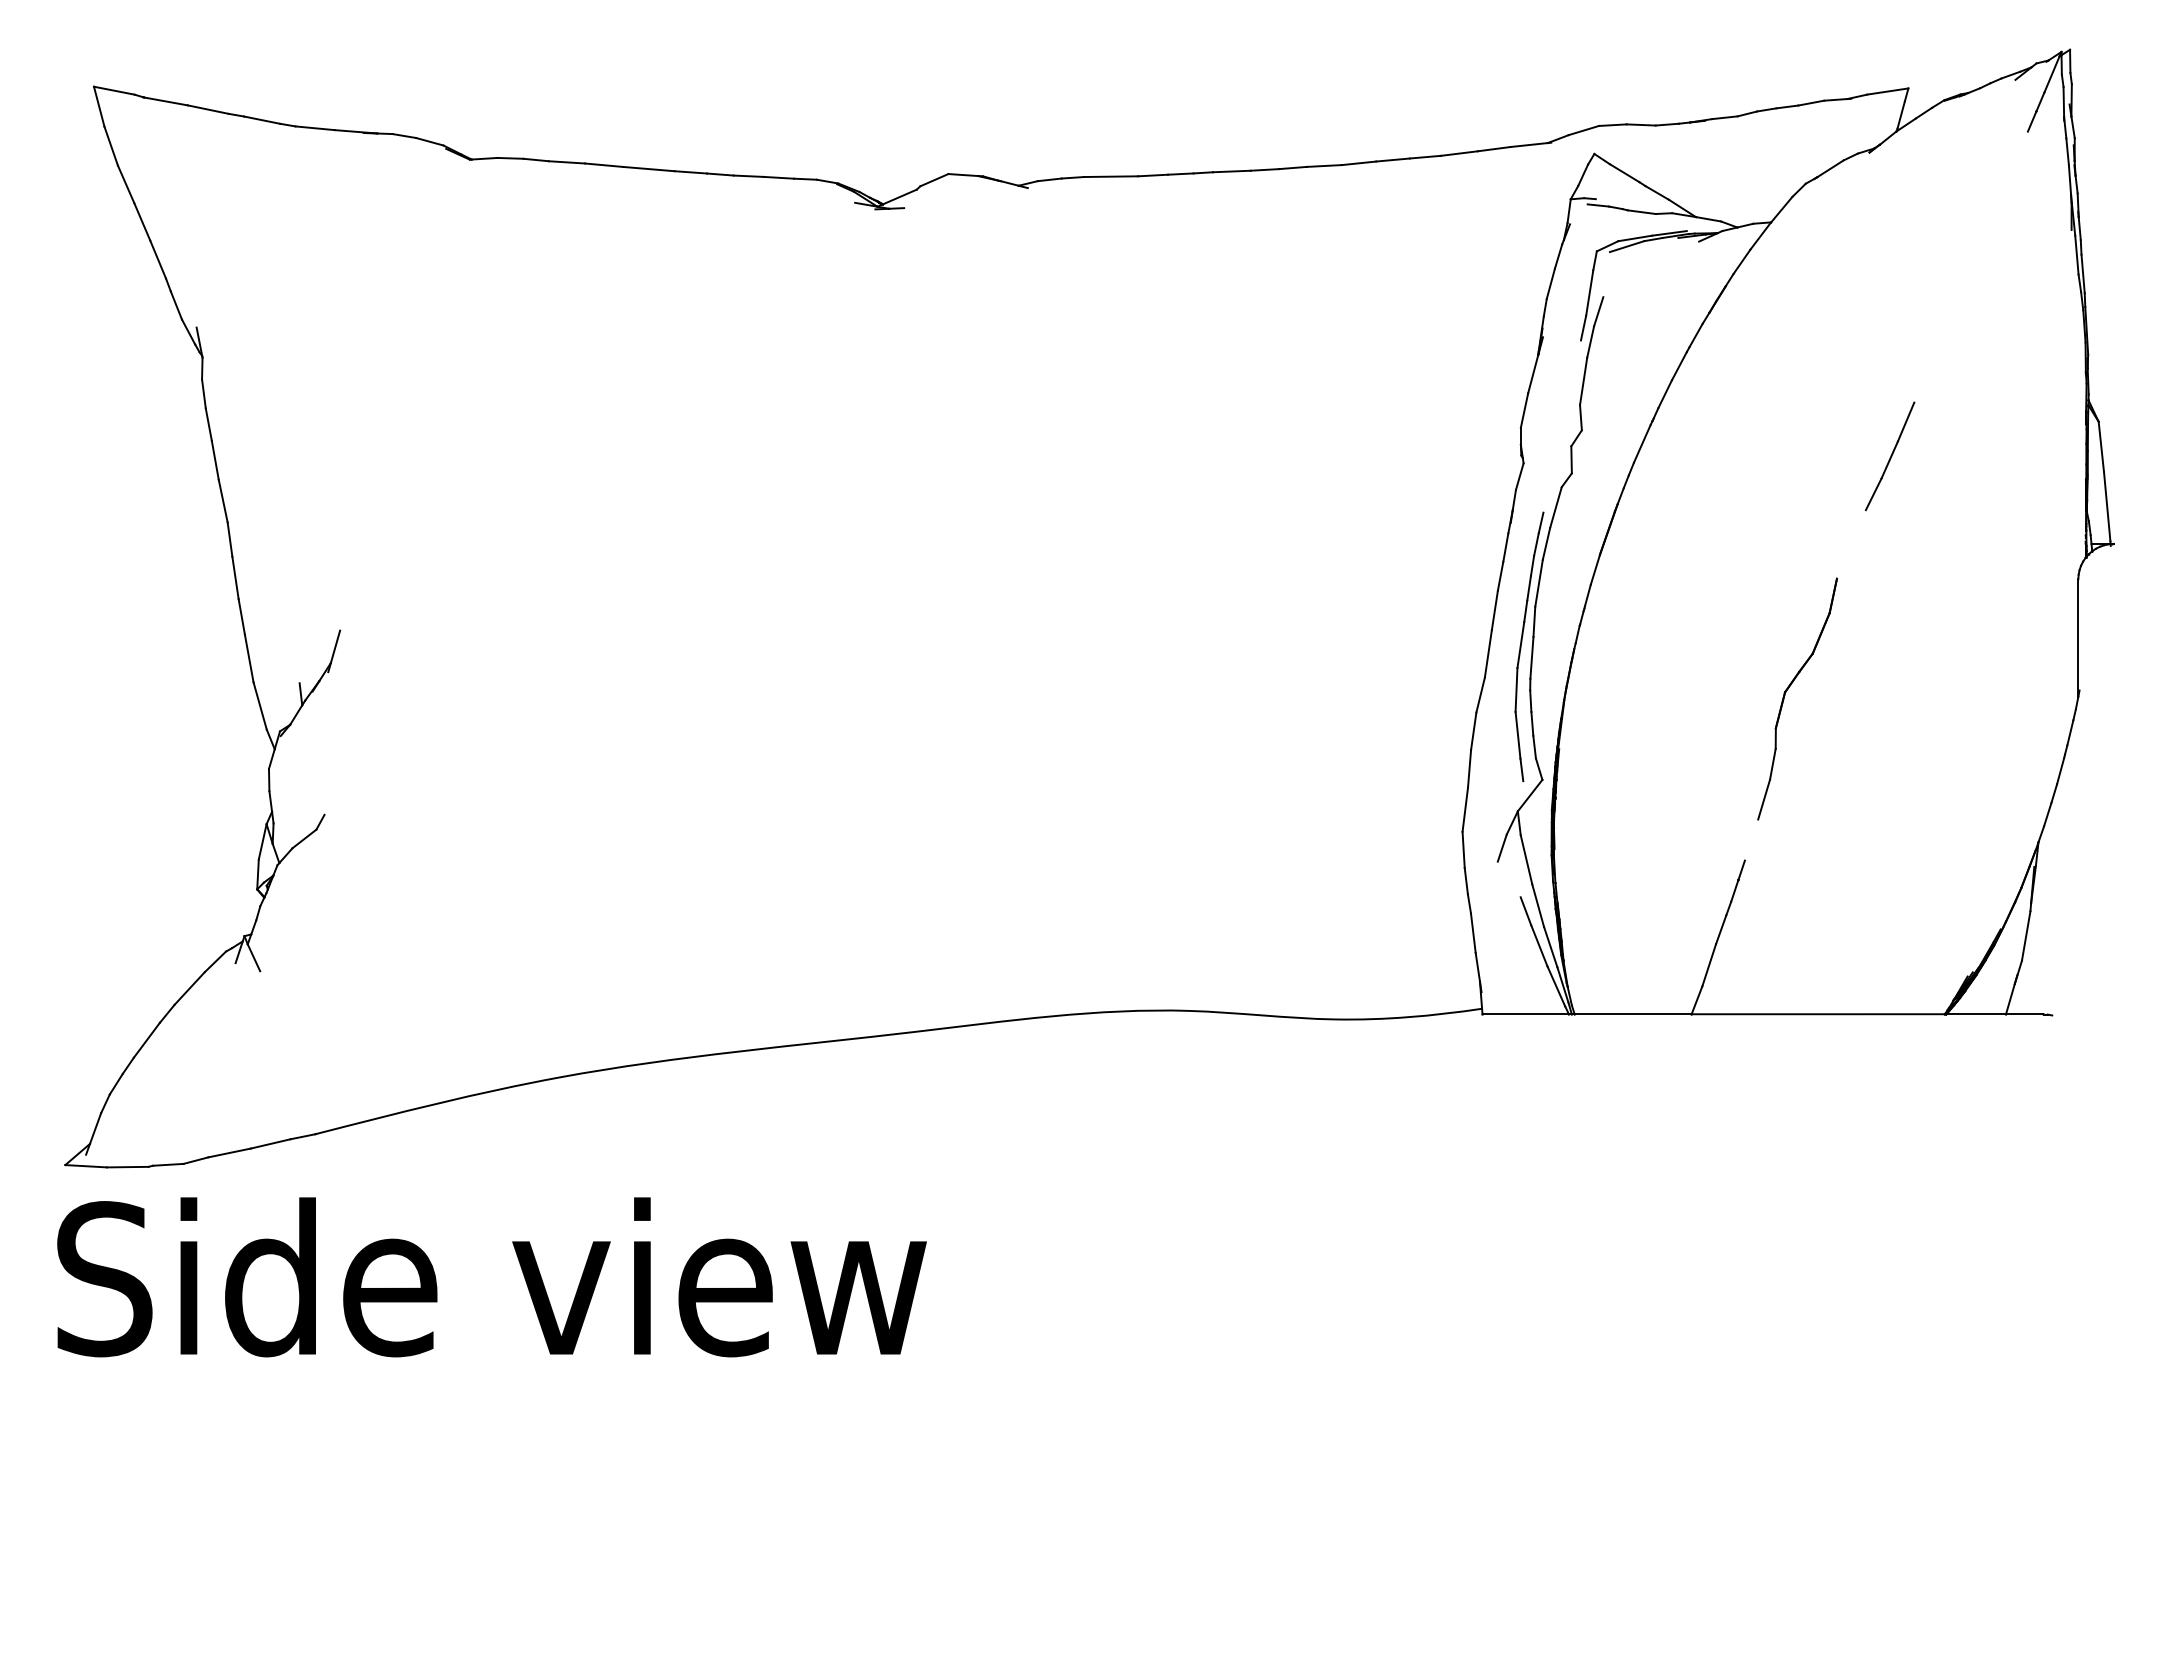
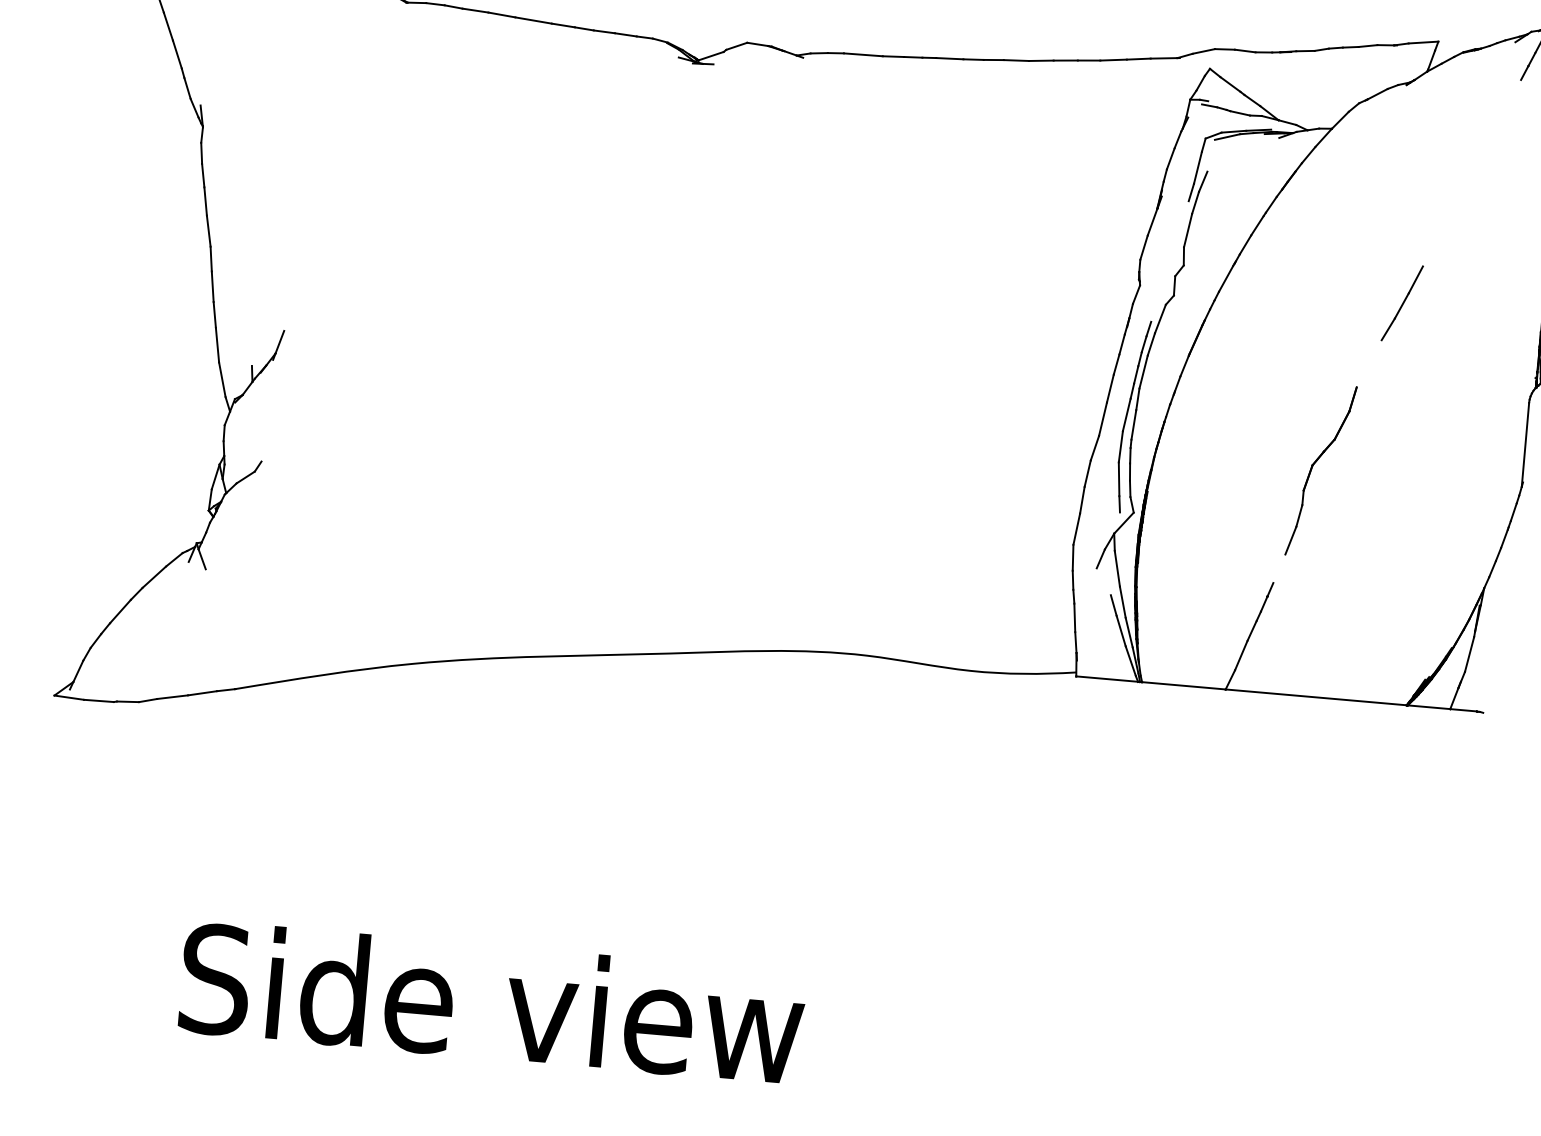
text: (491, 1277) -> (492, 1002), moved

